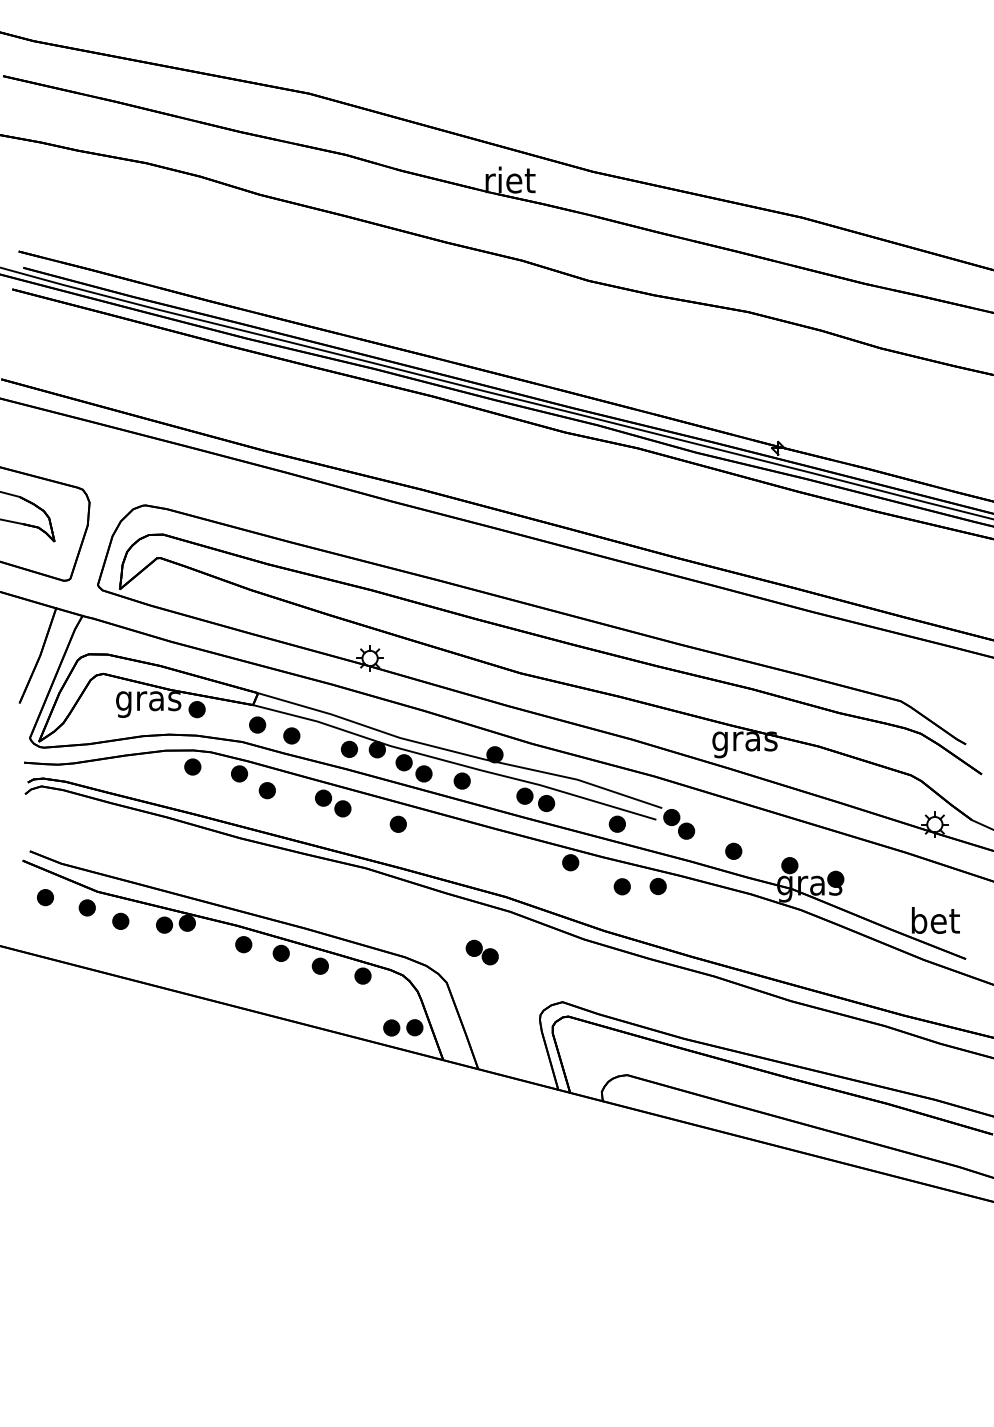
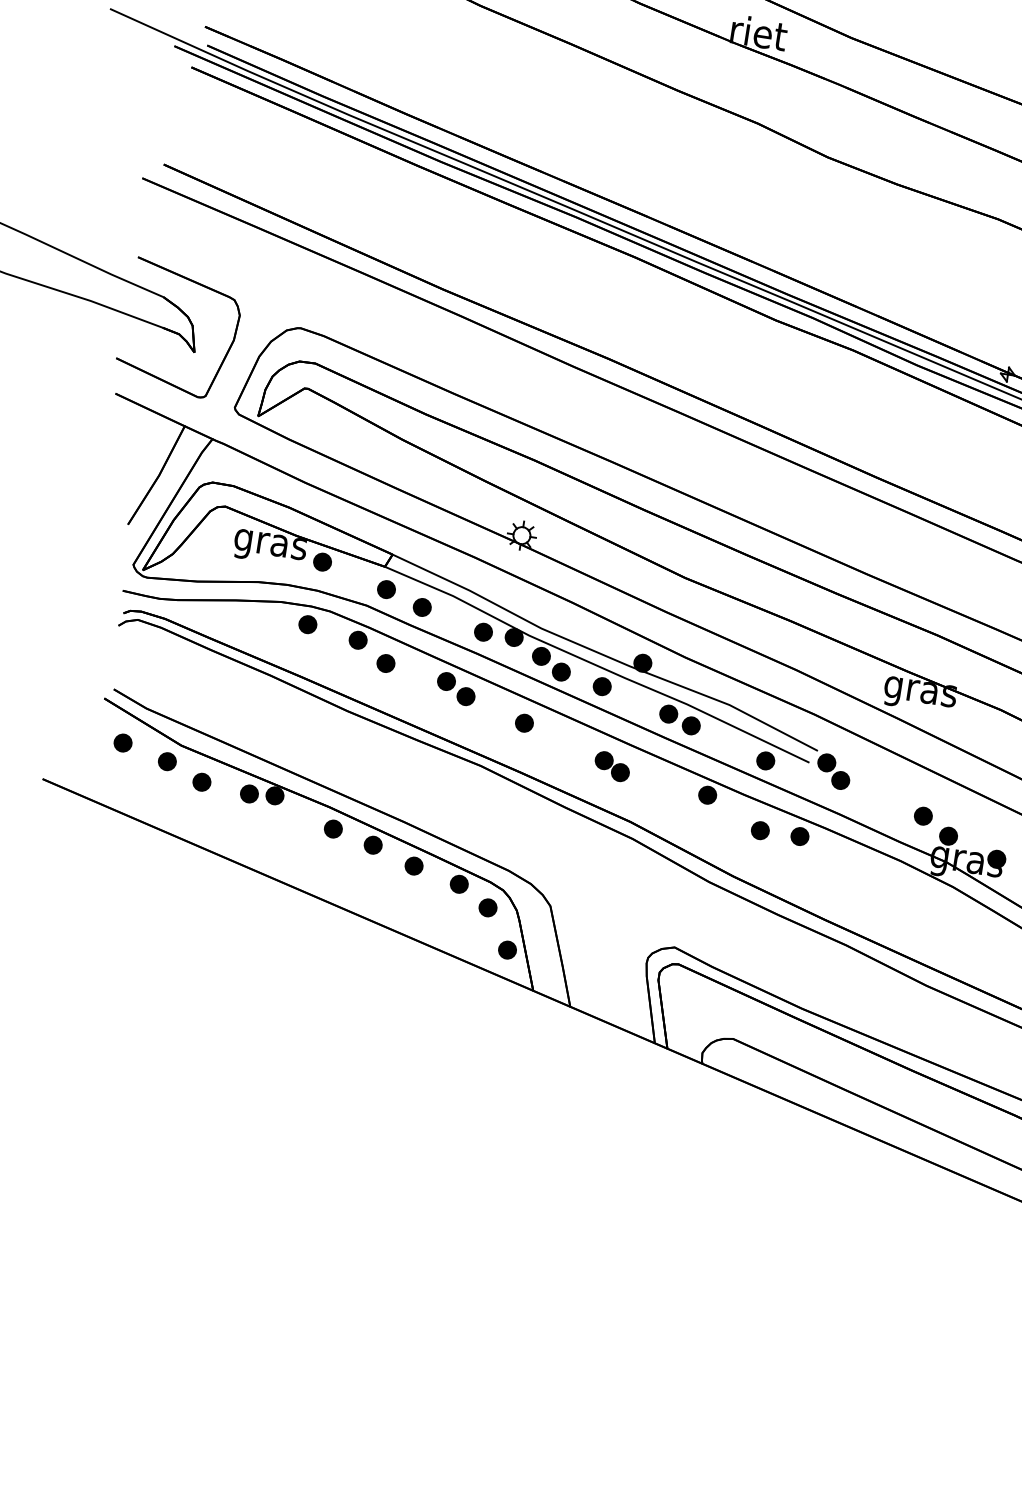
part: (733, 850) -> (923, 815), moved
part: (481, 952) -> (611, 766), moved
part: (391, 1027) -> (487, 907), moved

